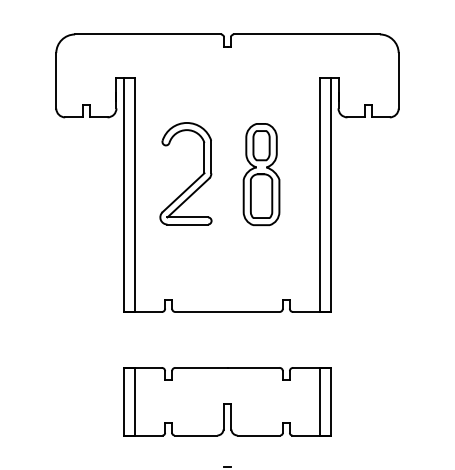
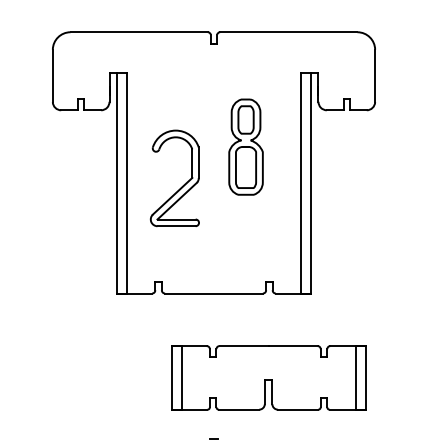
part: (261, 174) -> (246, 147), moved
part: (194, 181) -> (182, 185), moved
part: (227, 401) -> (268, 377), moved

